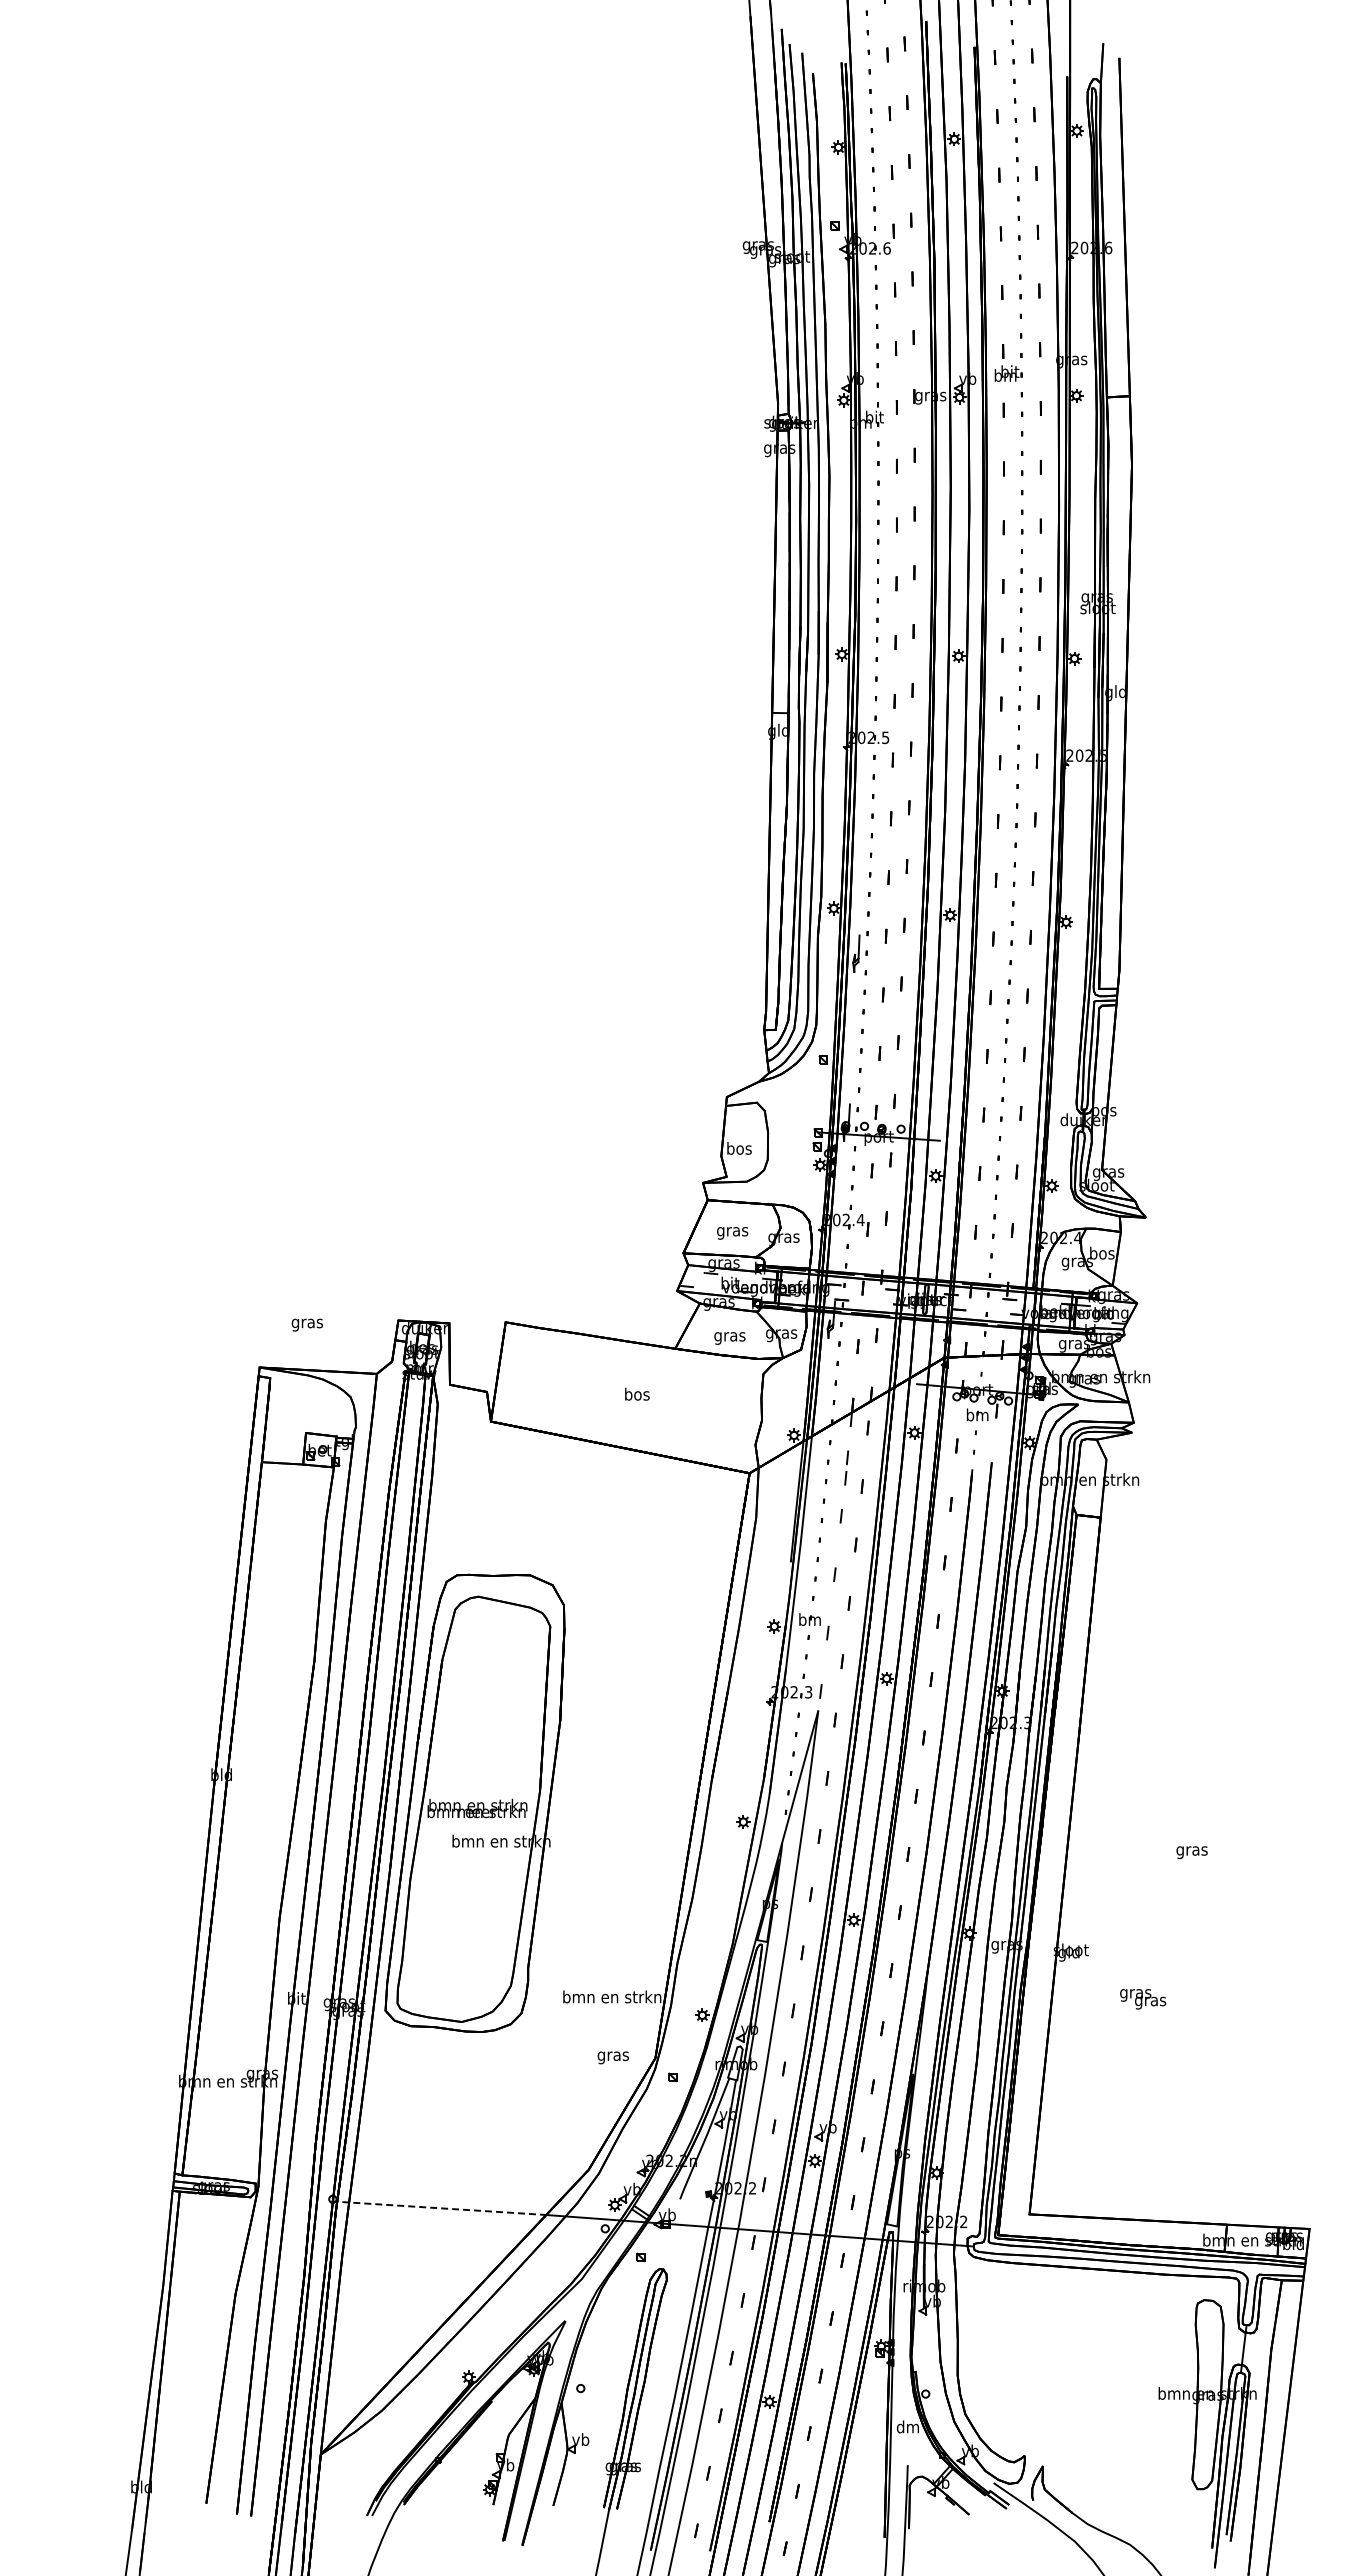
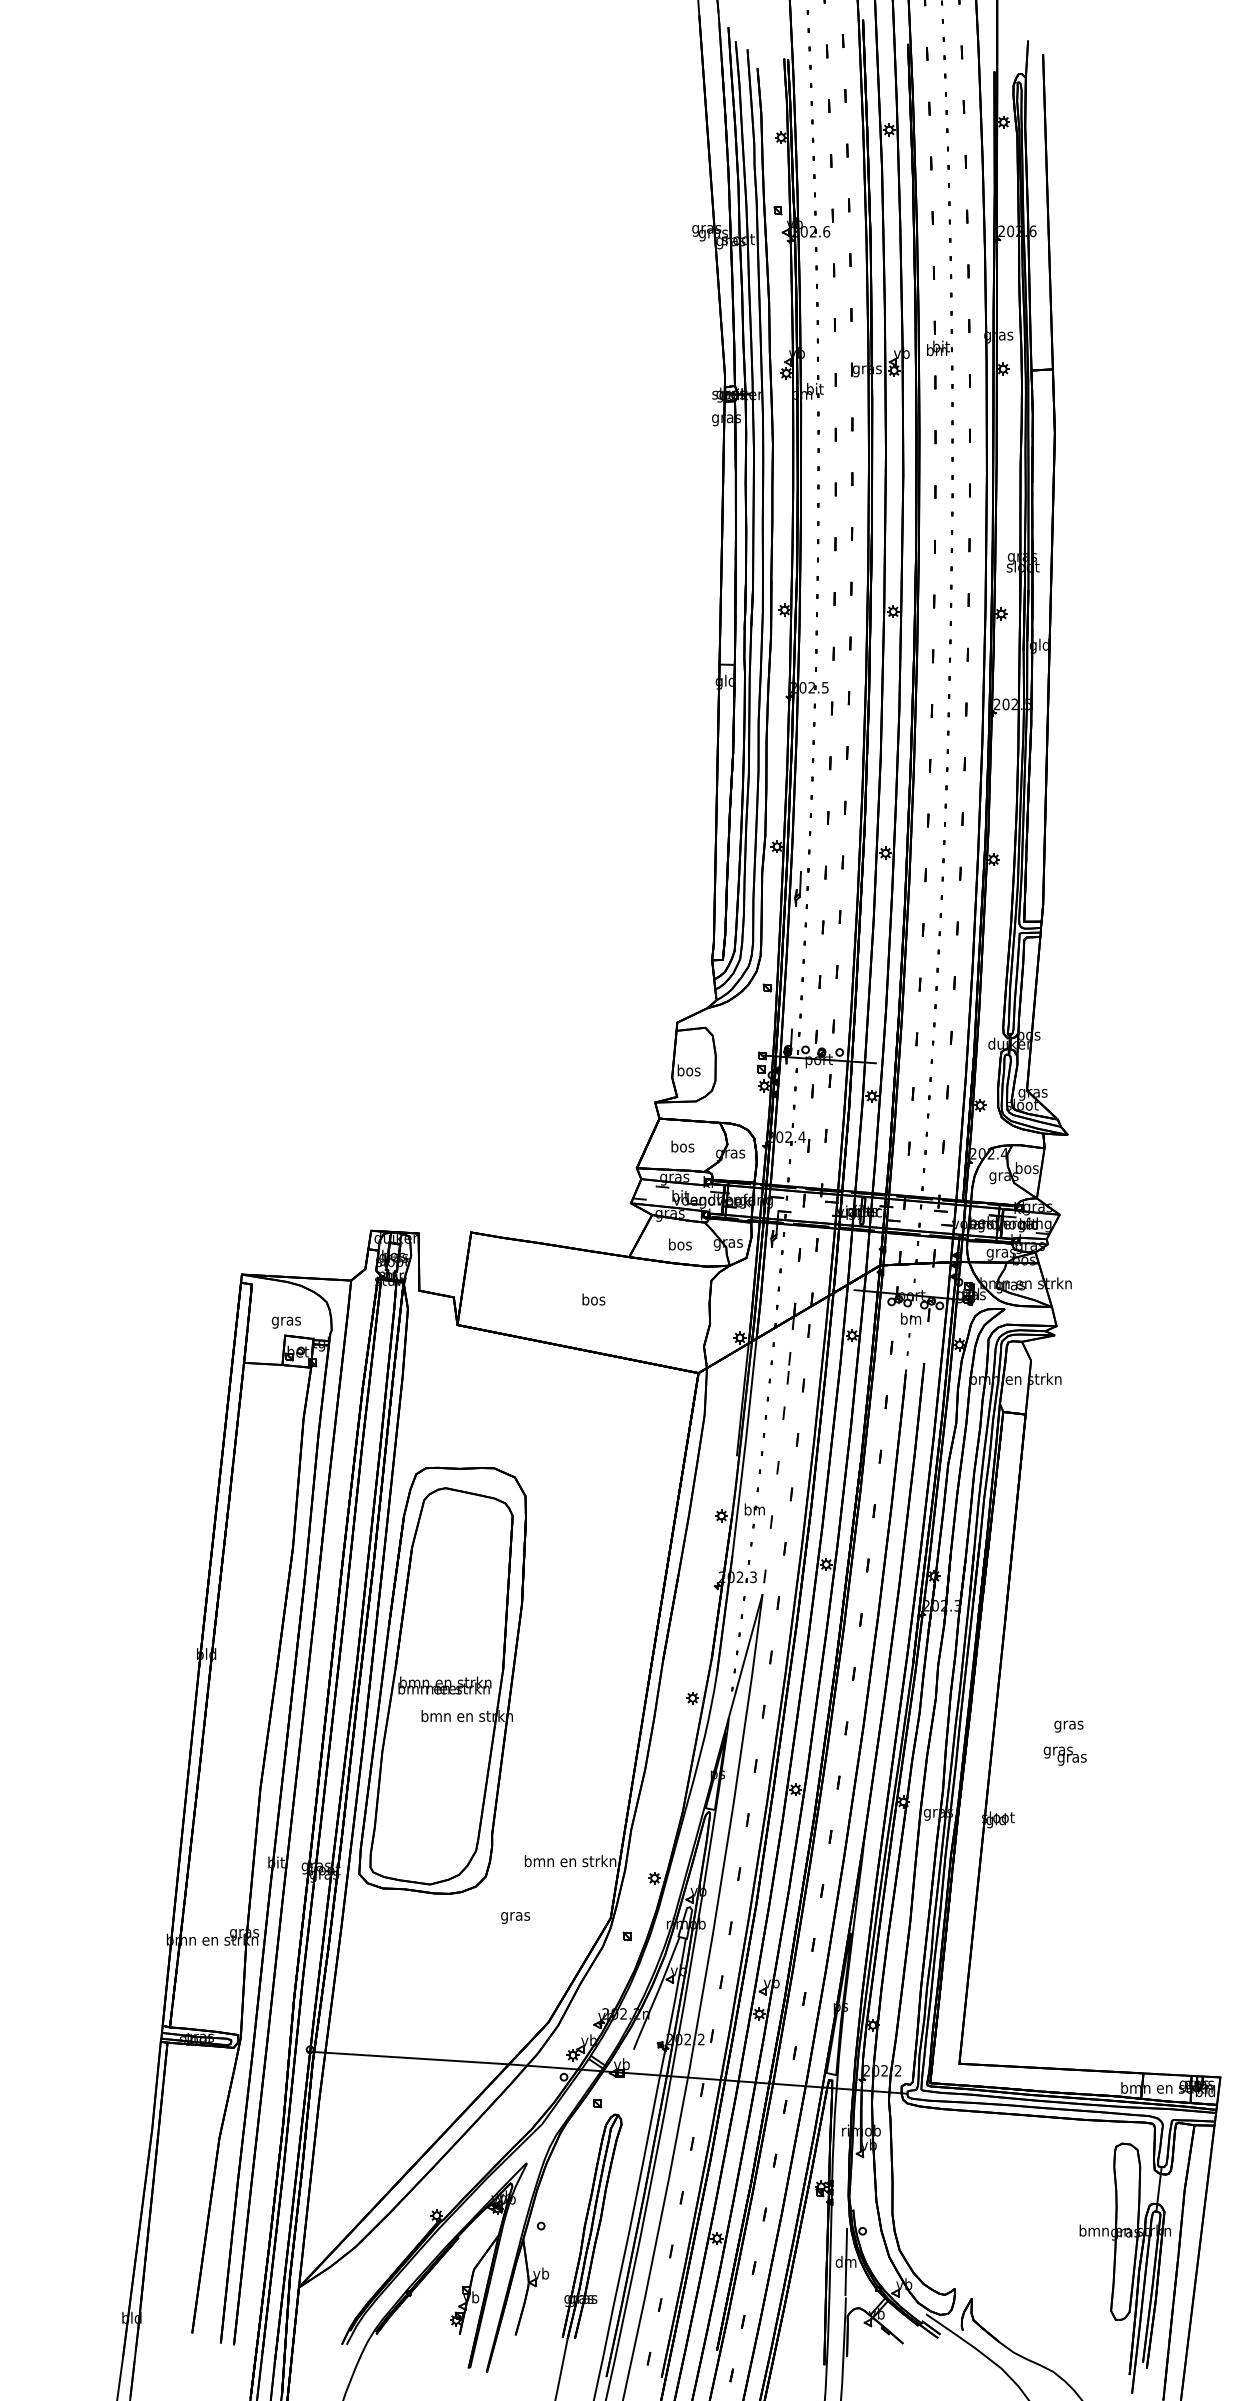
text: (732, 1231) -> (682, 1147), gras -> bos
text: (306, 1324) -> (285, 1322), moved
text: (729, 1336) -> (679, 1245), gras -> bos
text: (1191, 1852) -> (1068, 1726), moved
text: (1143, 1999) -> (1065, 1756), moved
text: (612, 2057) -> (514, 1917), moved
line: (439, 2208) -> (409, 2058), dashed -> solid
line: (908, 2426) -> (846, 2261), added

